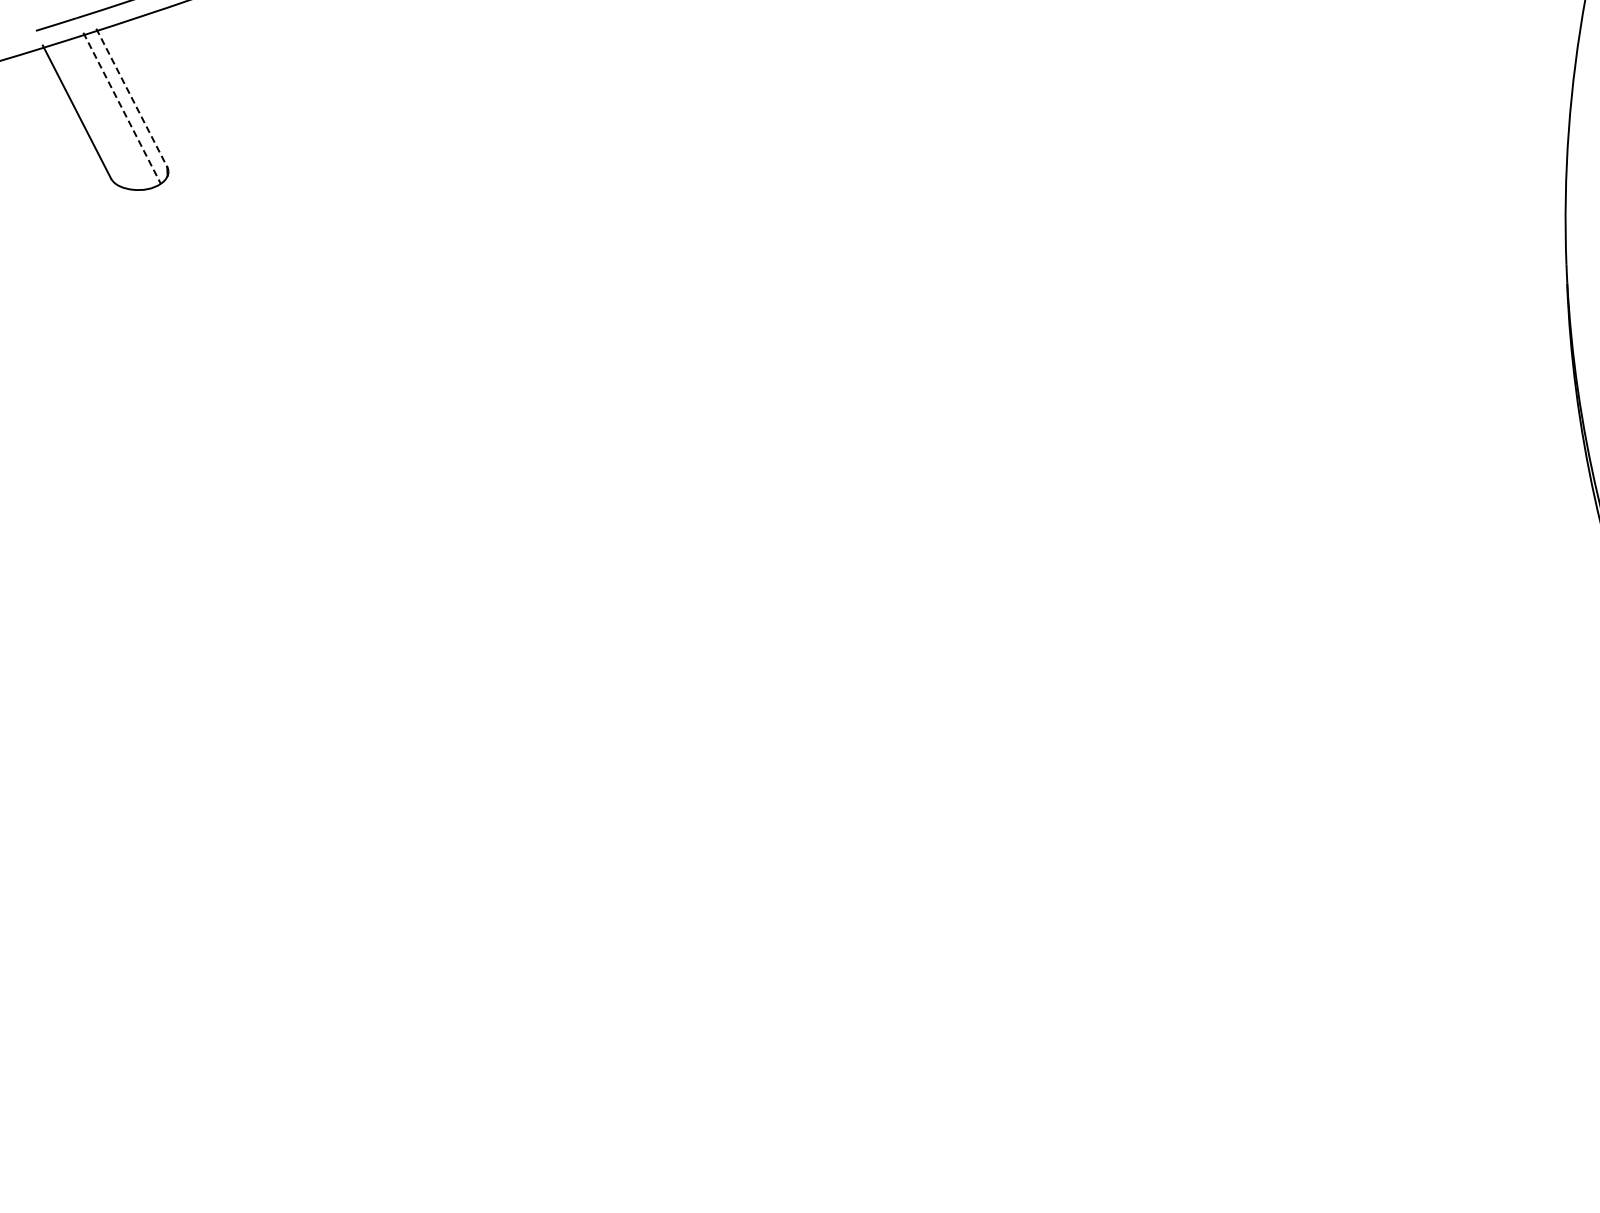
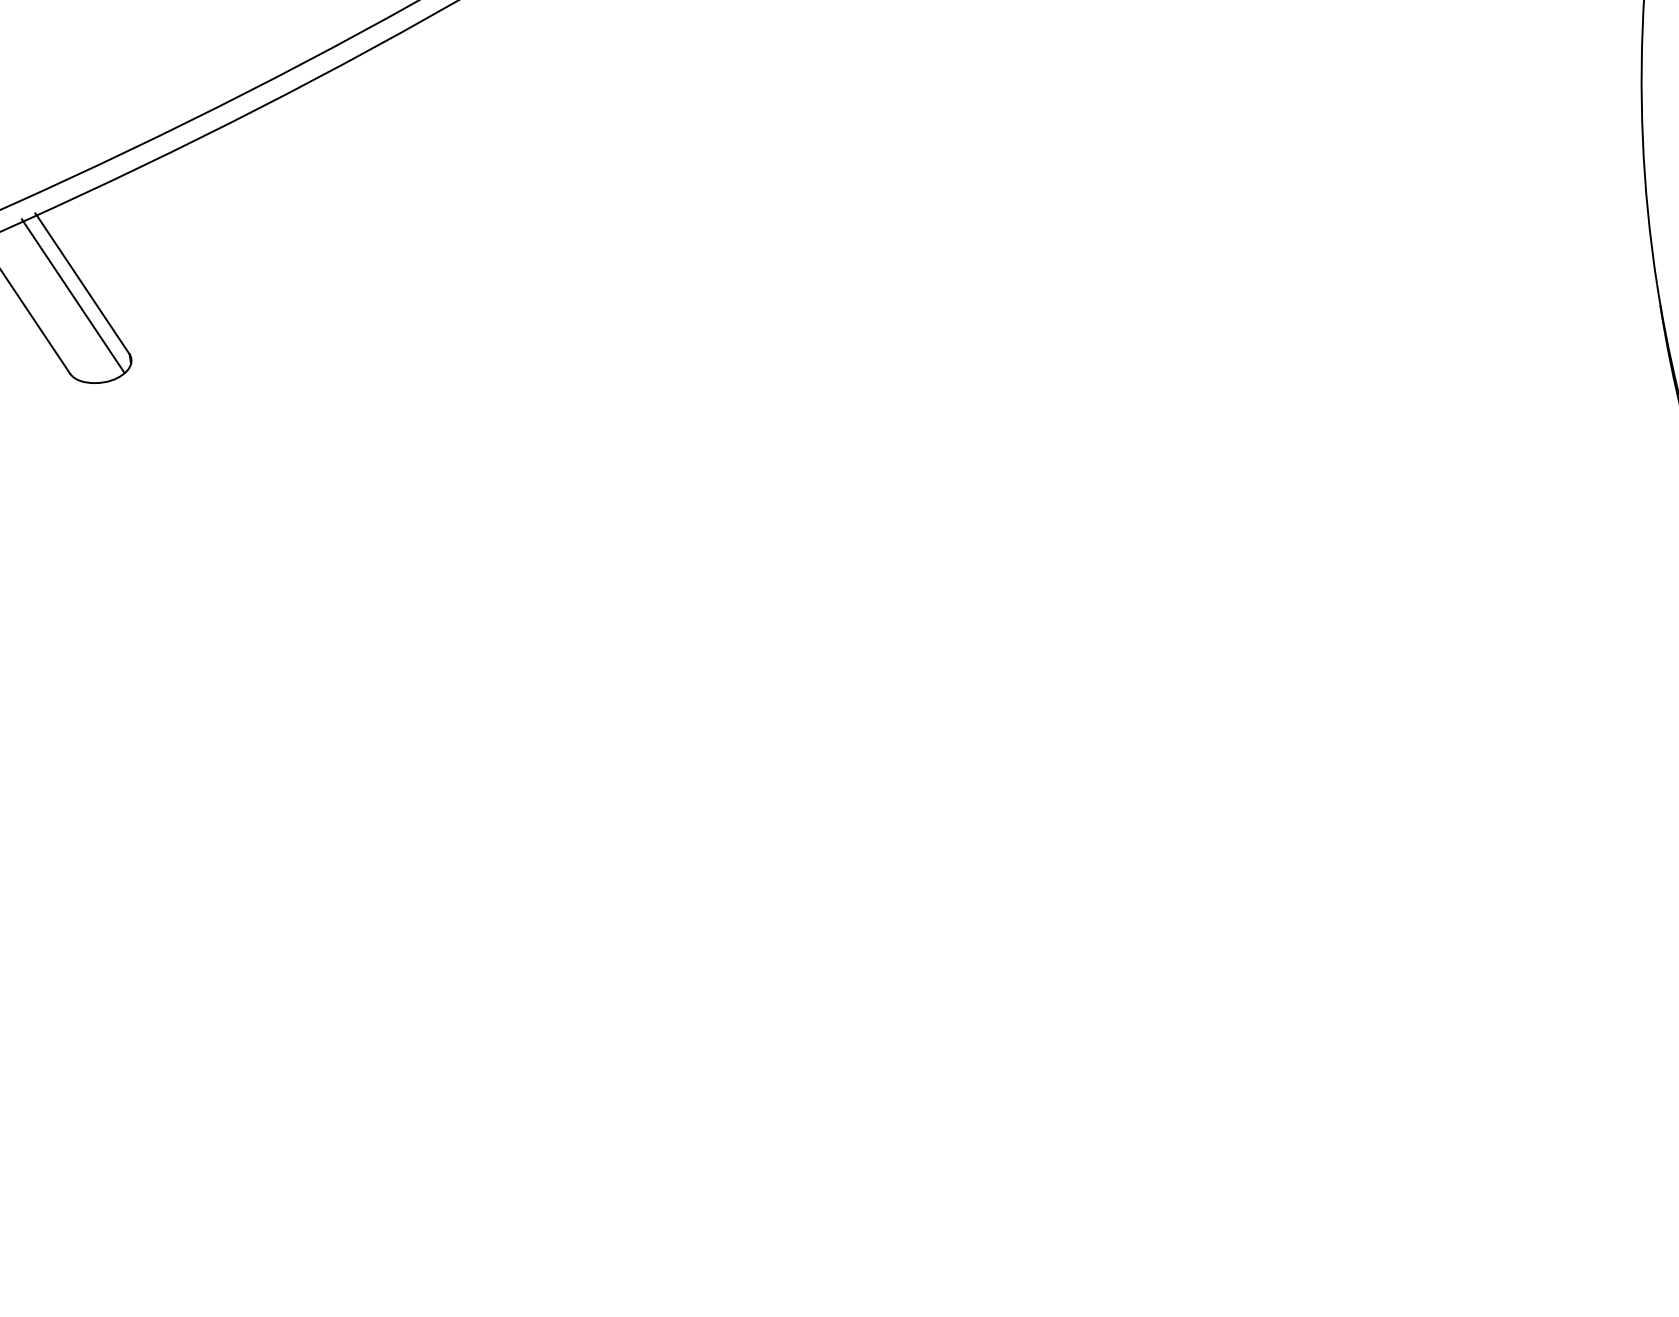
line: (131, 97) -> (82, 283), dashed -> solid
line: (122, 108) -> (73, 296), dashed -> solid

